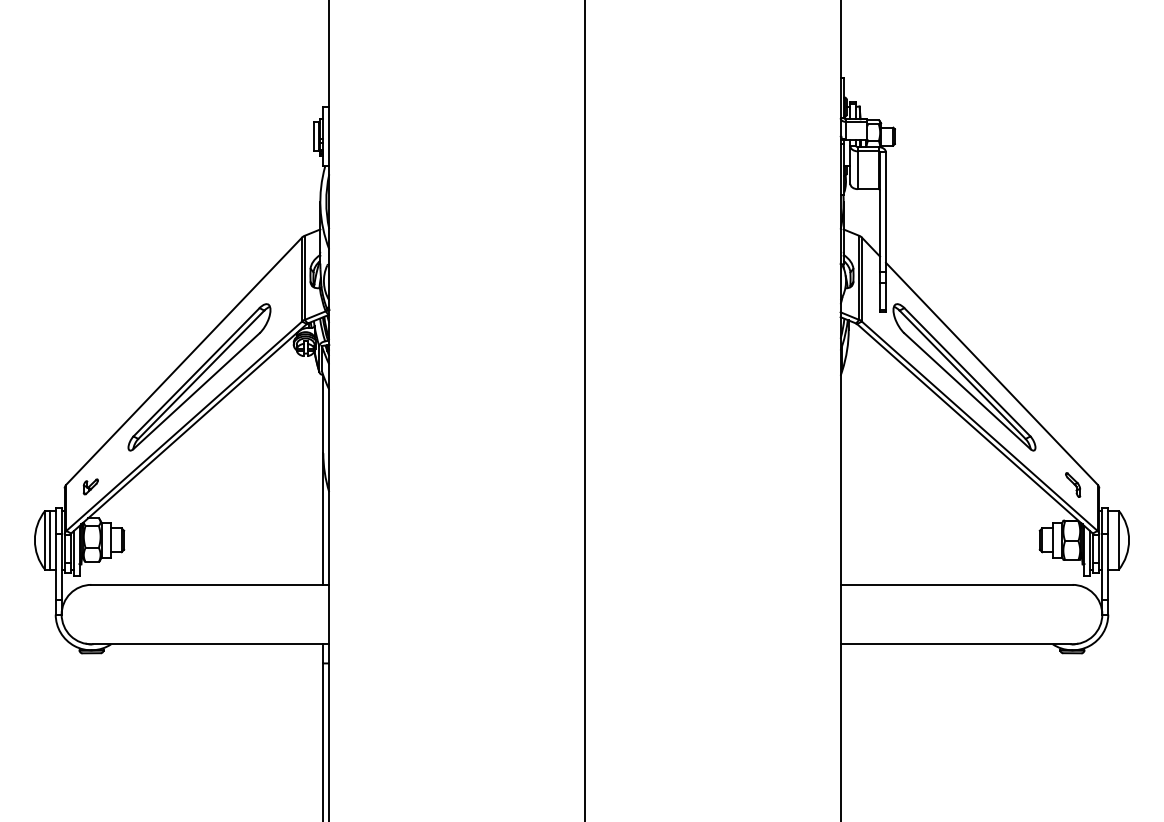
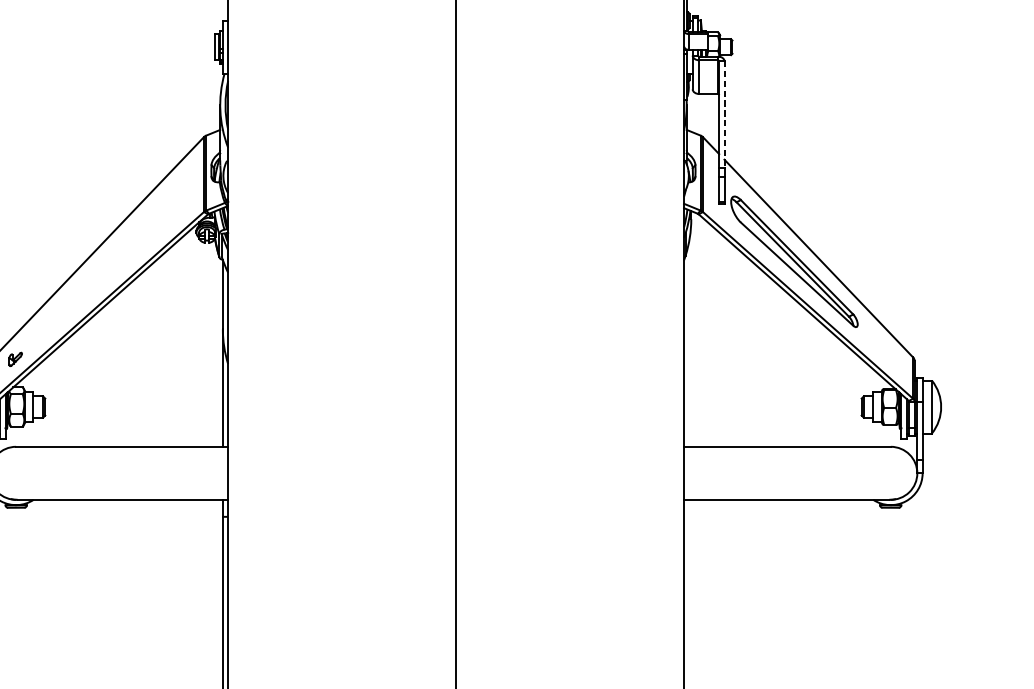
line: (886, 212) -> (724, 114), solid -> dashed
part: (199, 377) -> (112, 261), removed
part: (1073, 484) -> (891, 357), removed

